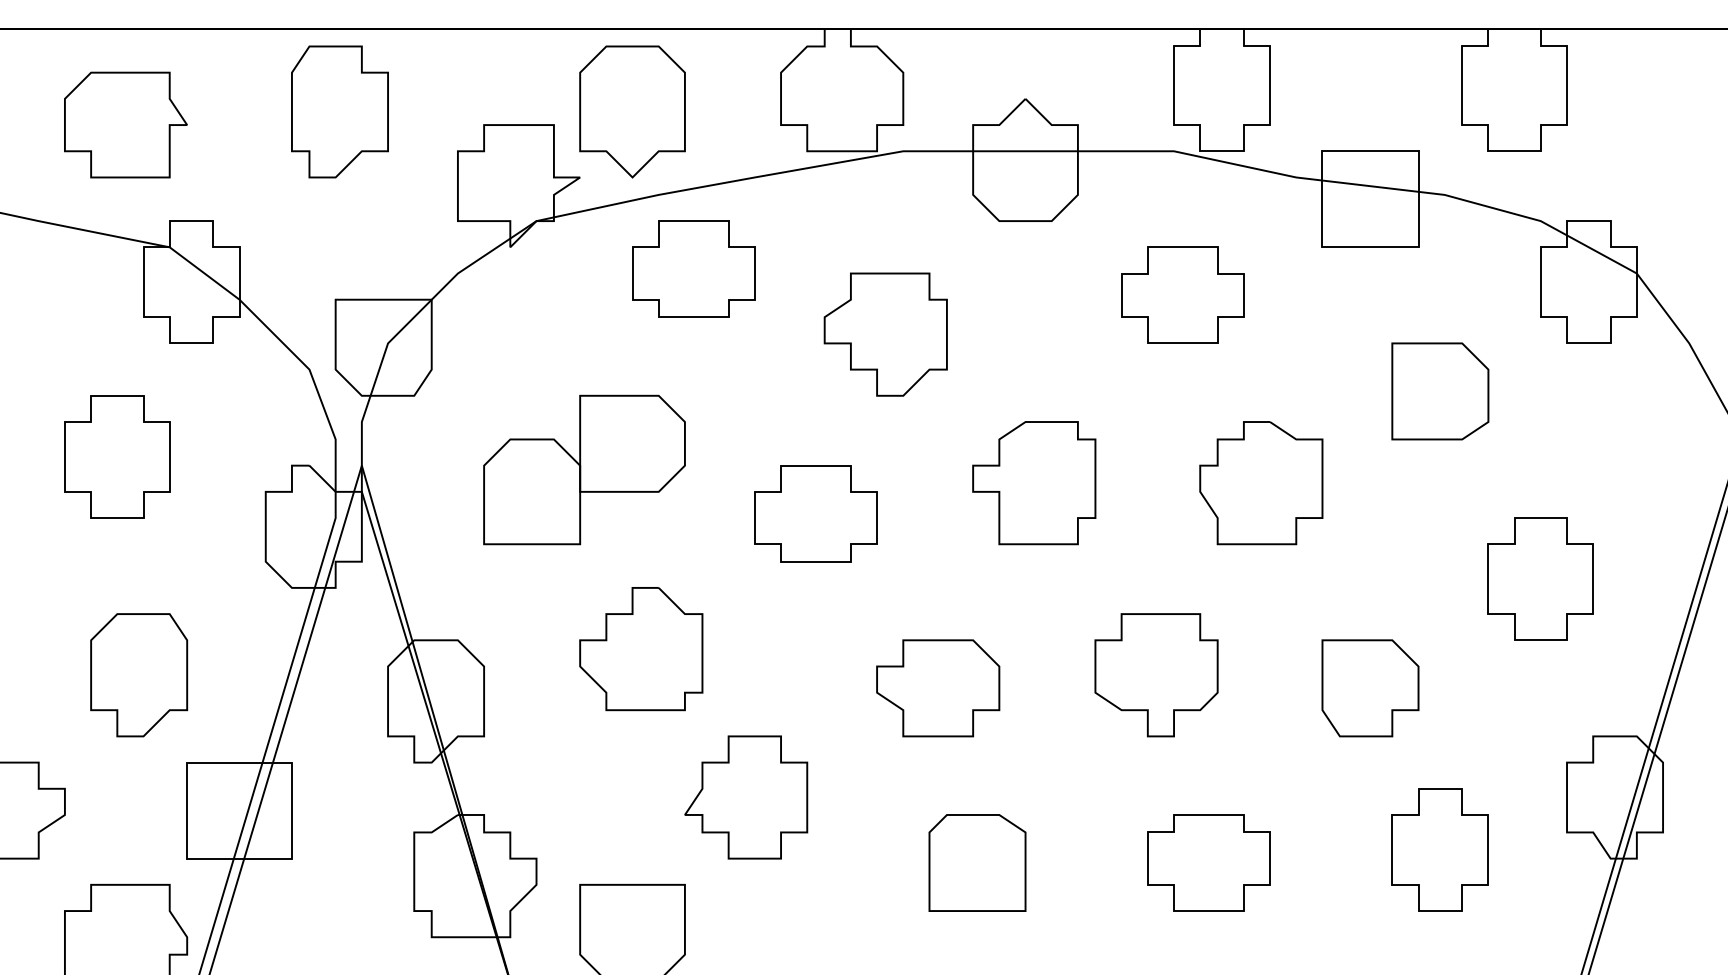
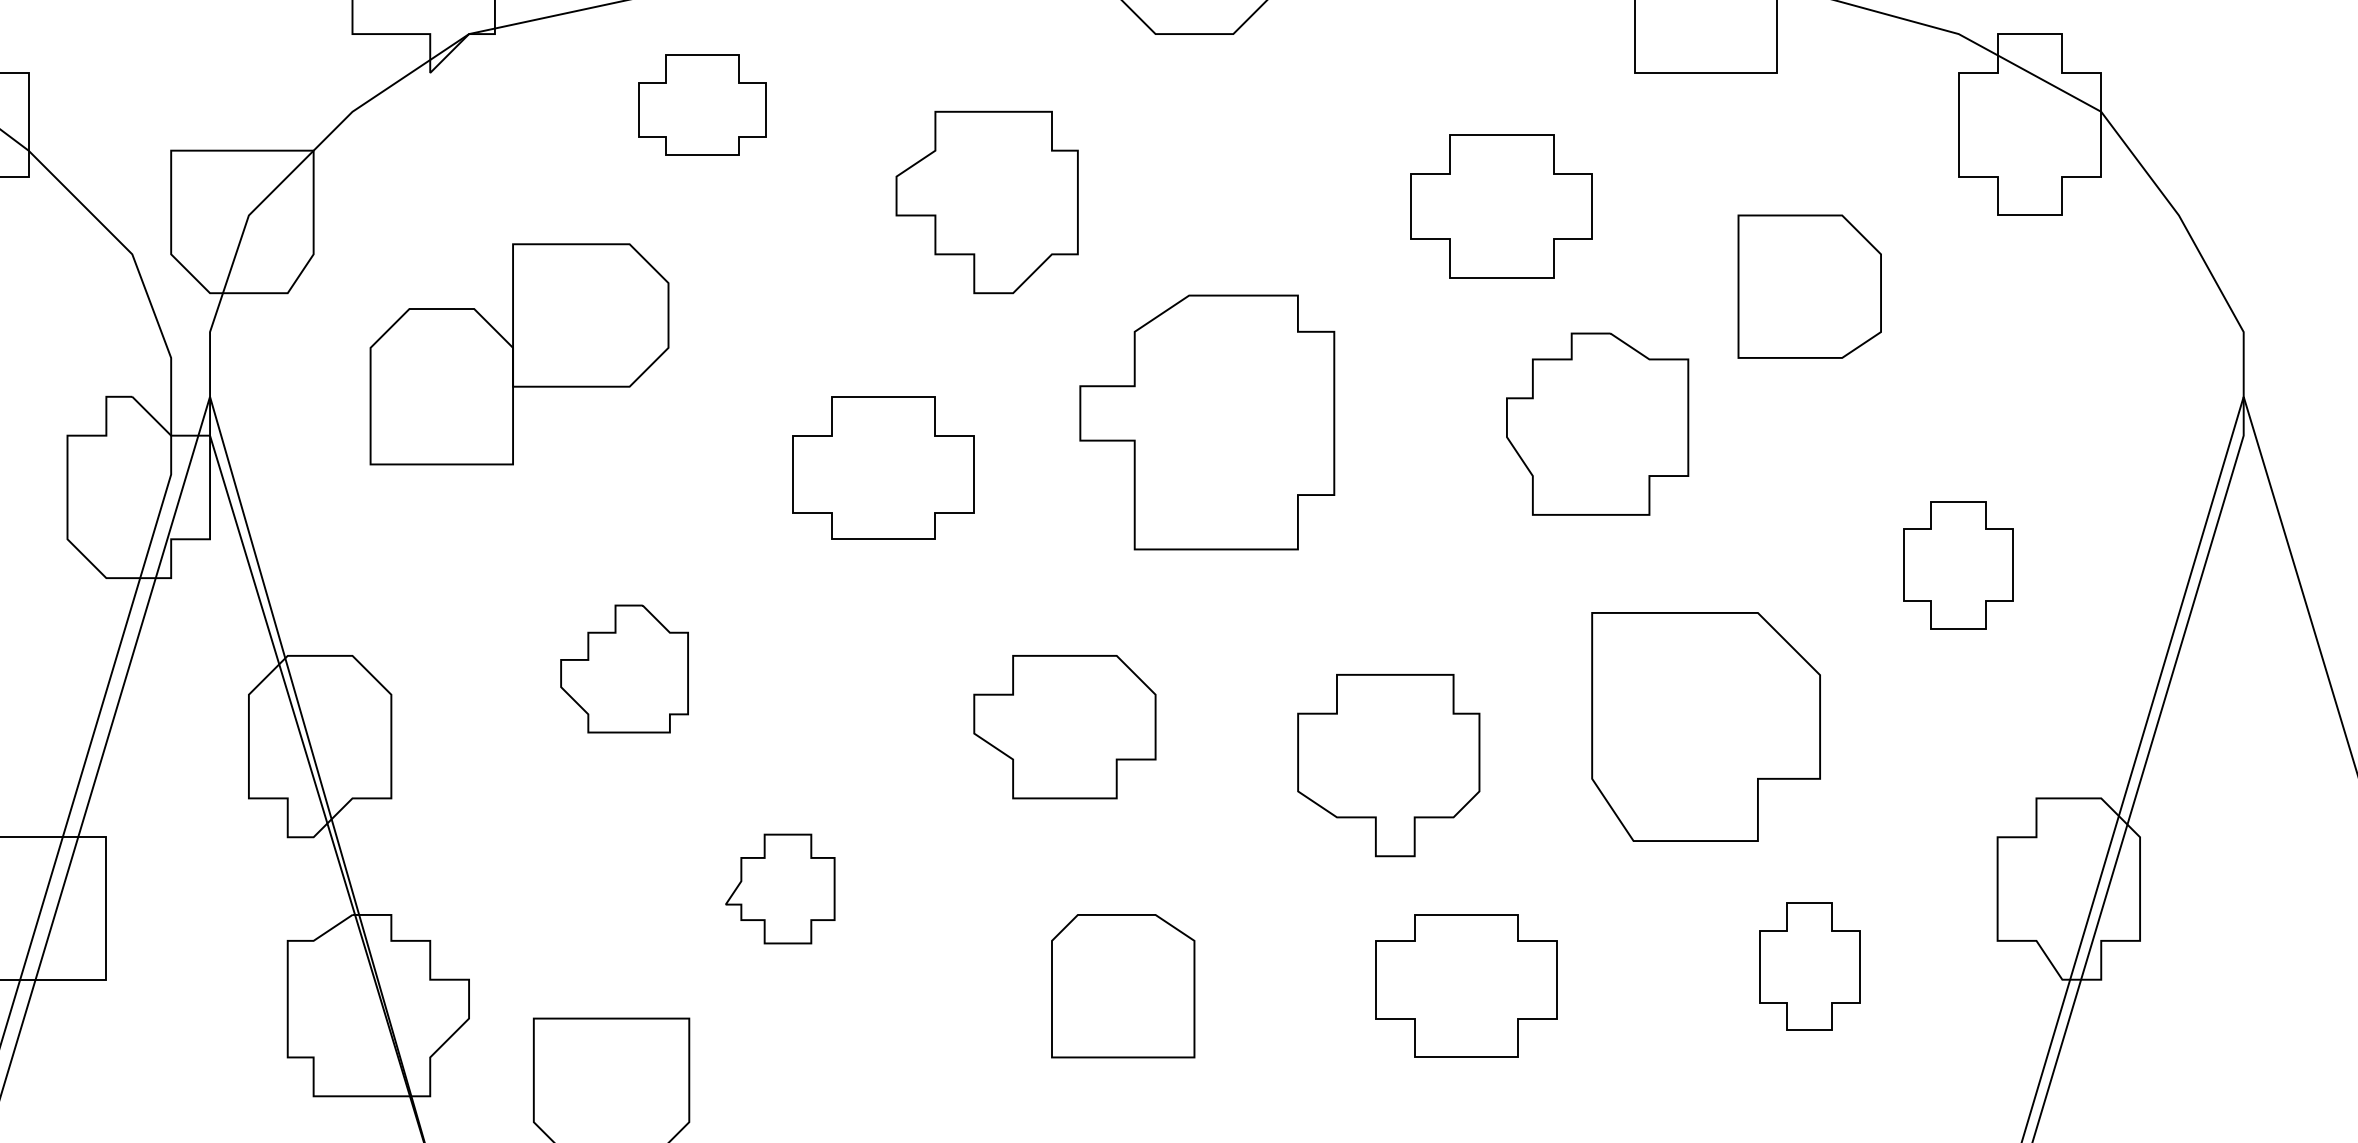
part: (693, 268) -> (701, 104), size x0.7
part: (1182, 294) -> (1501, 205), moved
part: (584, 469) -> (519, 353), moved
part: (1034, 483) -> (1207, 423), size x1.4
part: (1261, 483) -> (1597, 424), moved
part: (1540, 578) -> (1958, 564), size x0.7
part: (641, 649) -> (624, 669), size x0.7
part: (1156, 675) -> (1388, 765), moved
part: (1370, 688) -> (1706, 727), size x1.6
part: (746, 797) -> (780, 889), size x0.6
part: (1439, 849) -> (1808, 966), size x0.7

